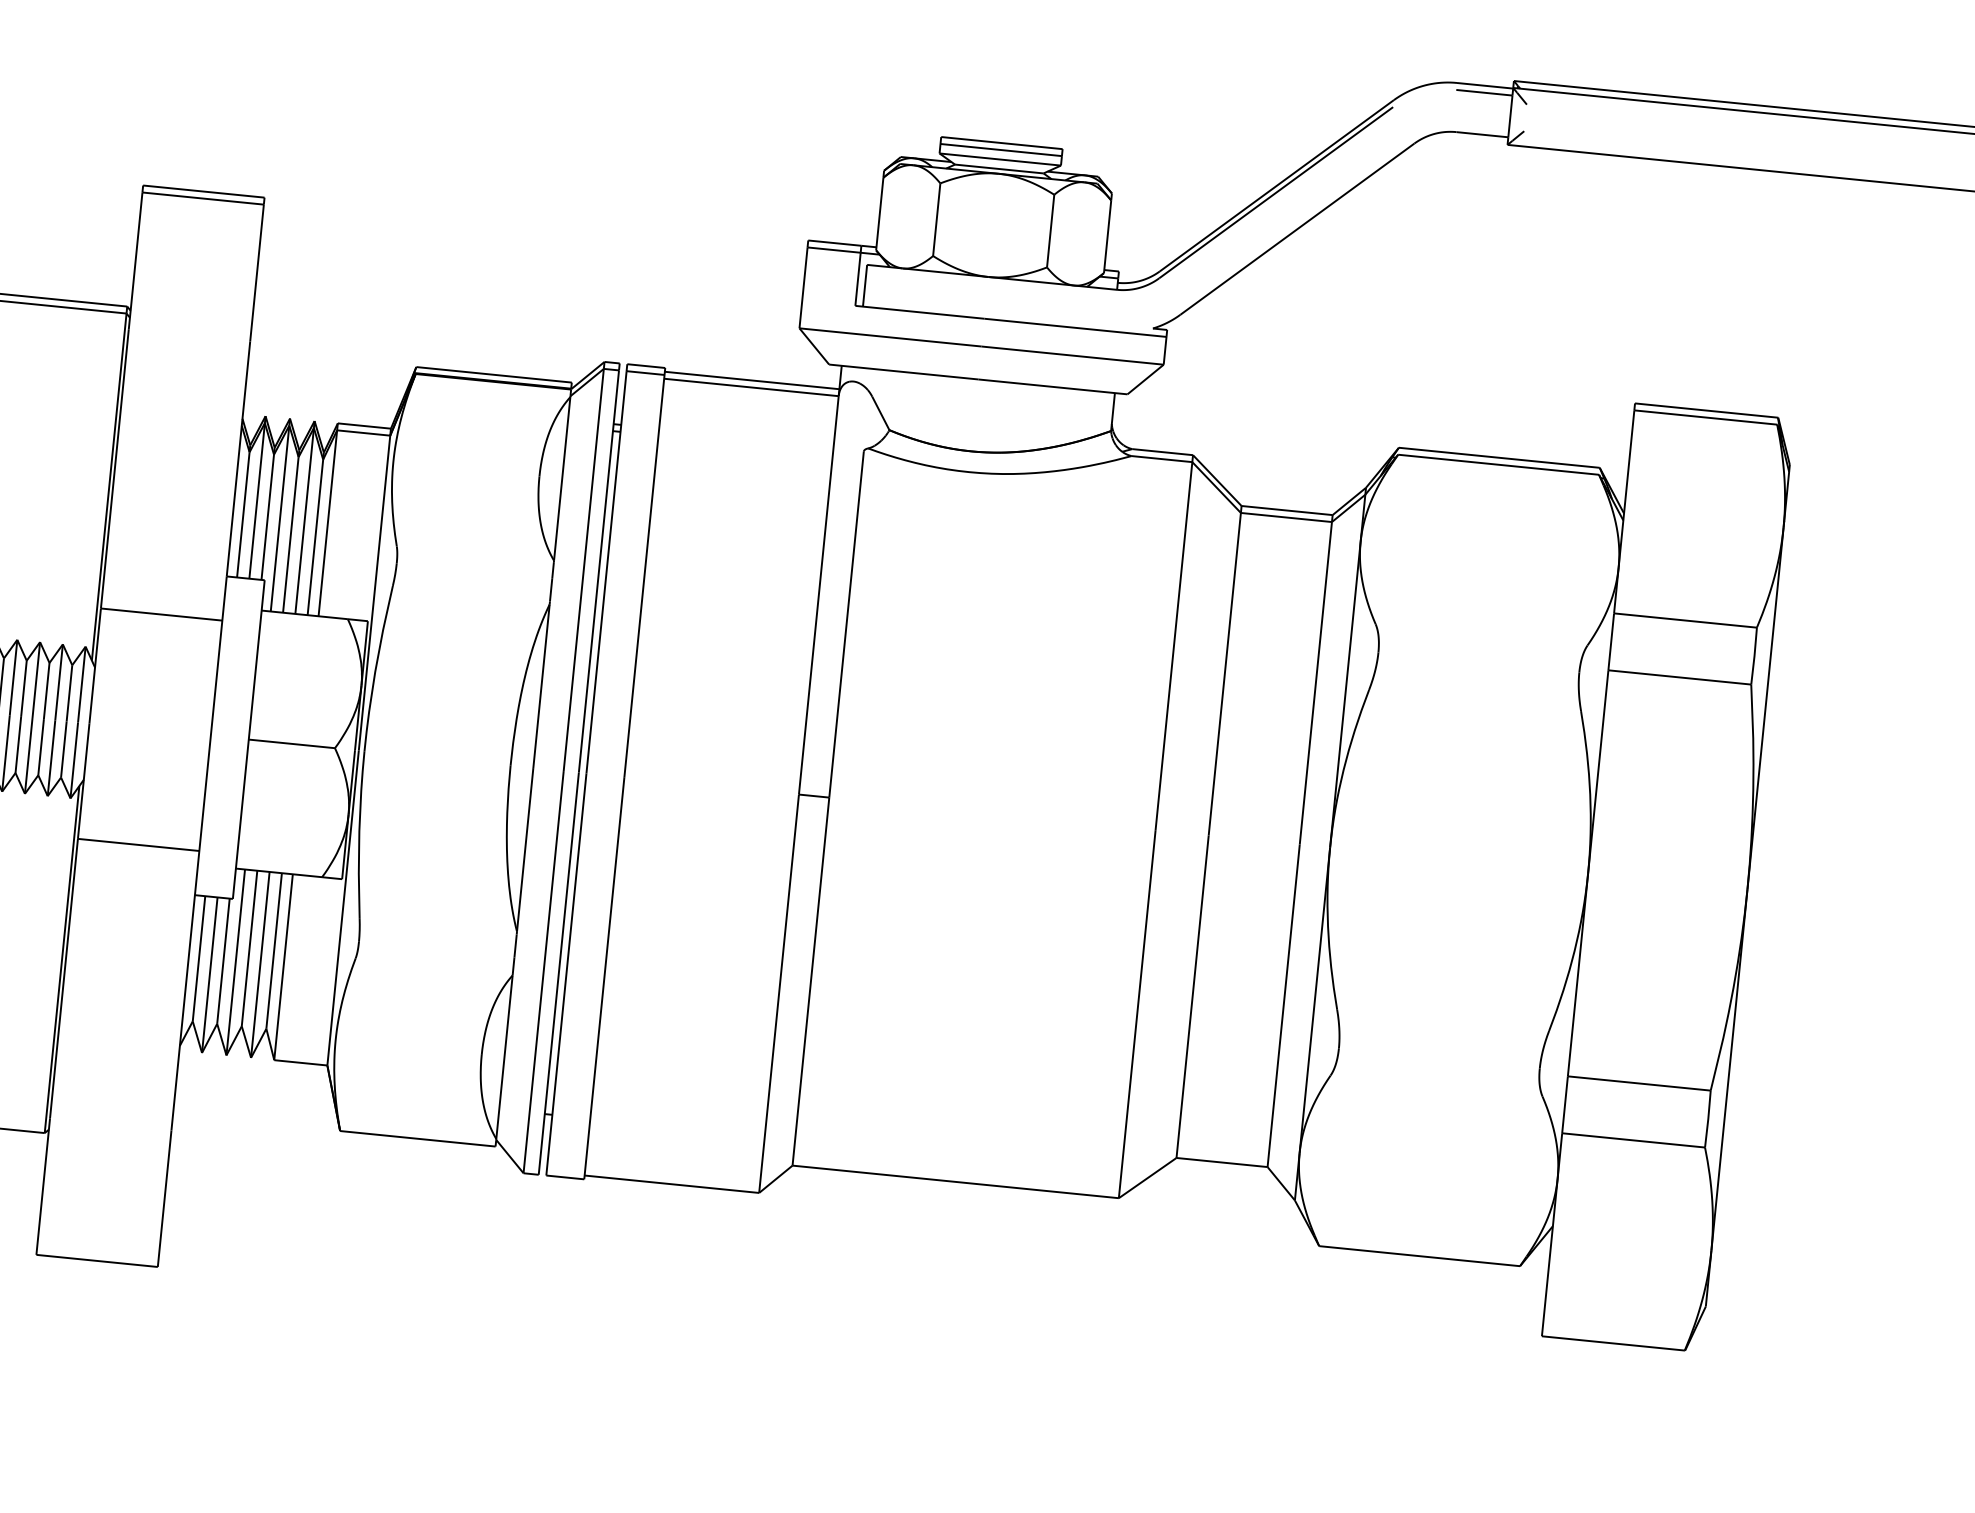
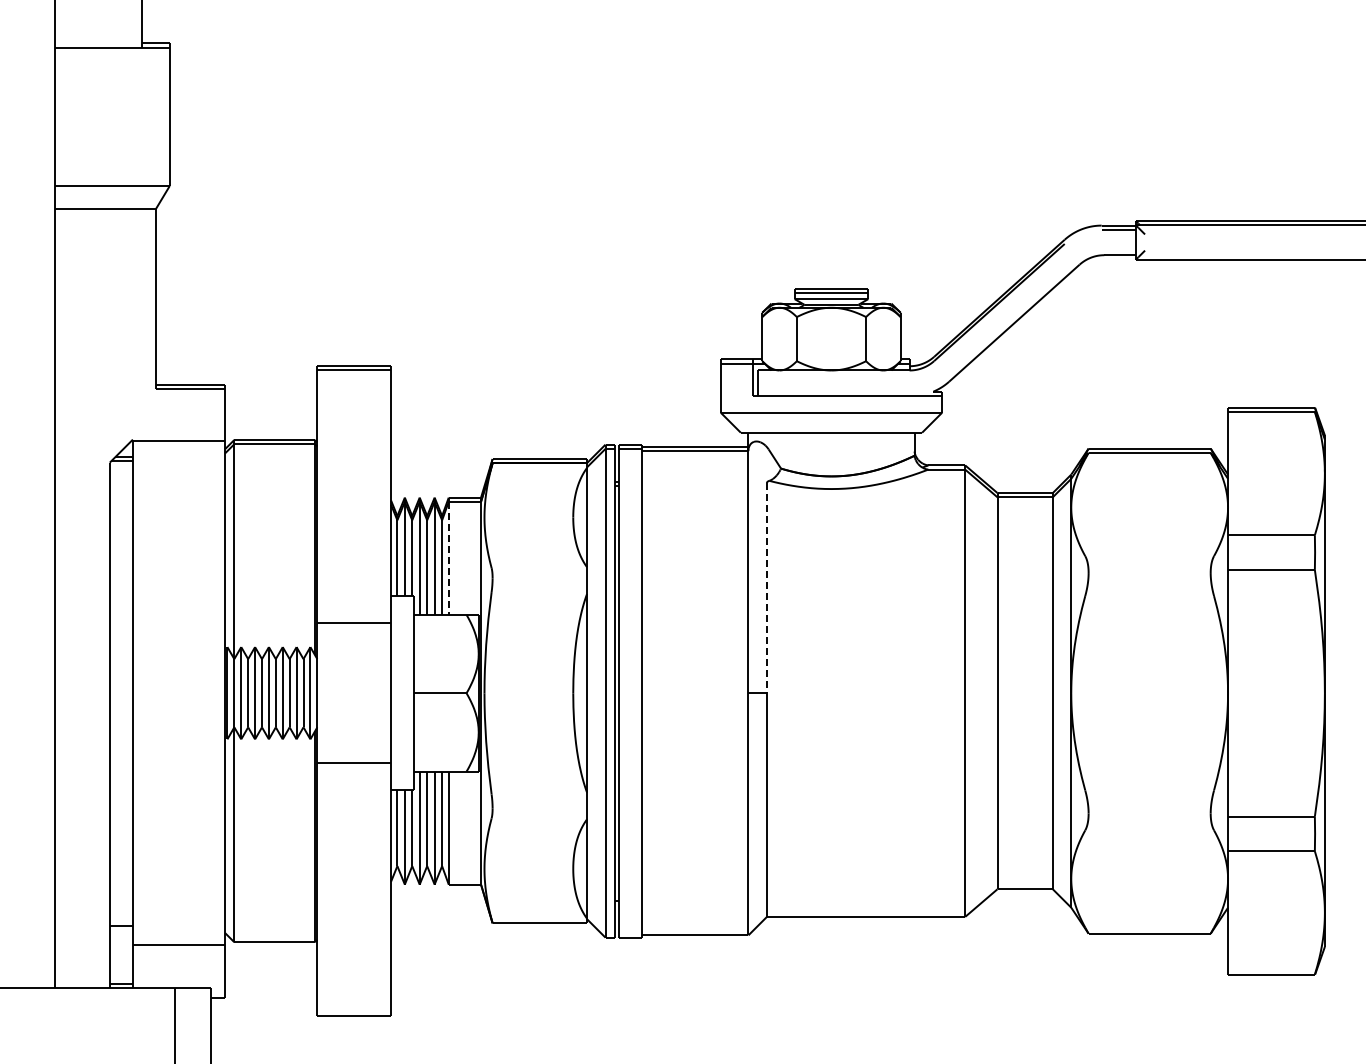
line: (327, 523) -> (448, 558), solid -> dashed
line: (845, 625) -> (766, 588), solid -> dashed

